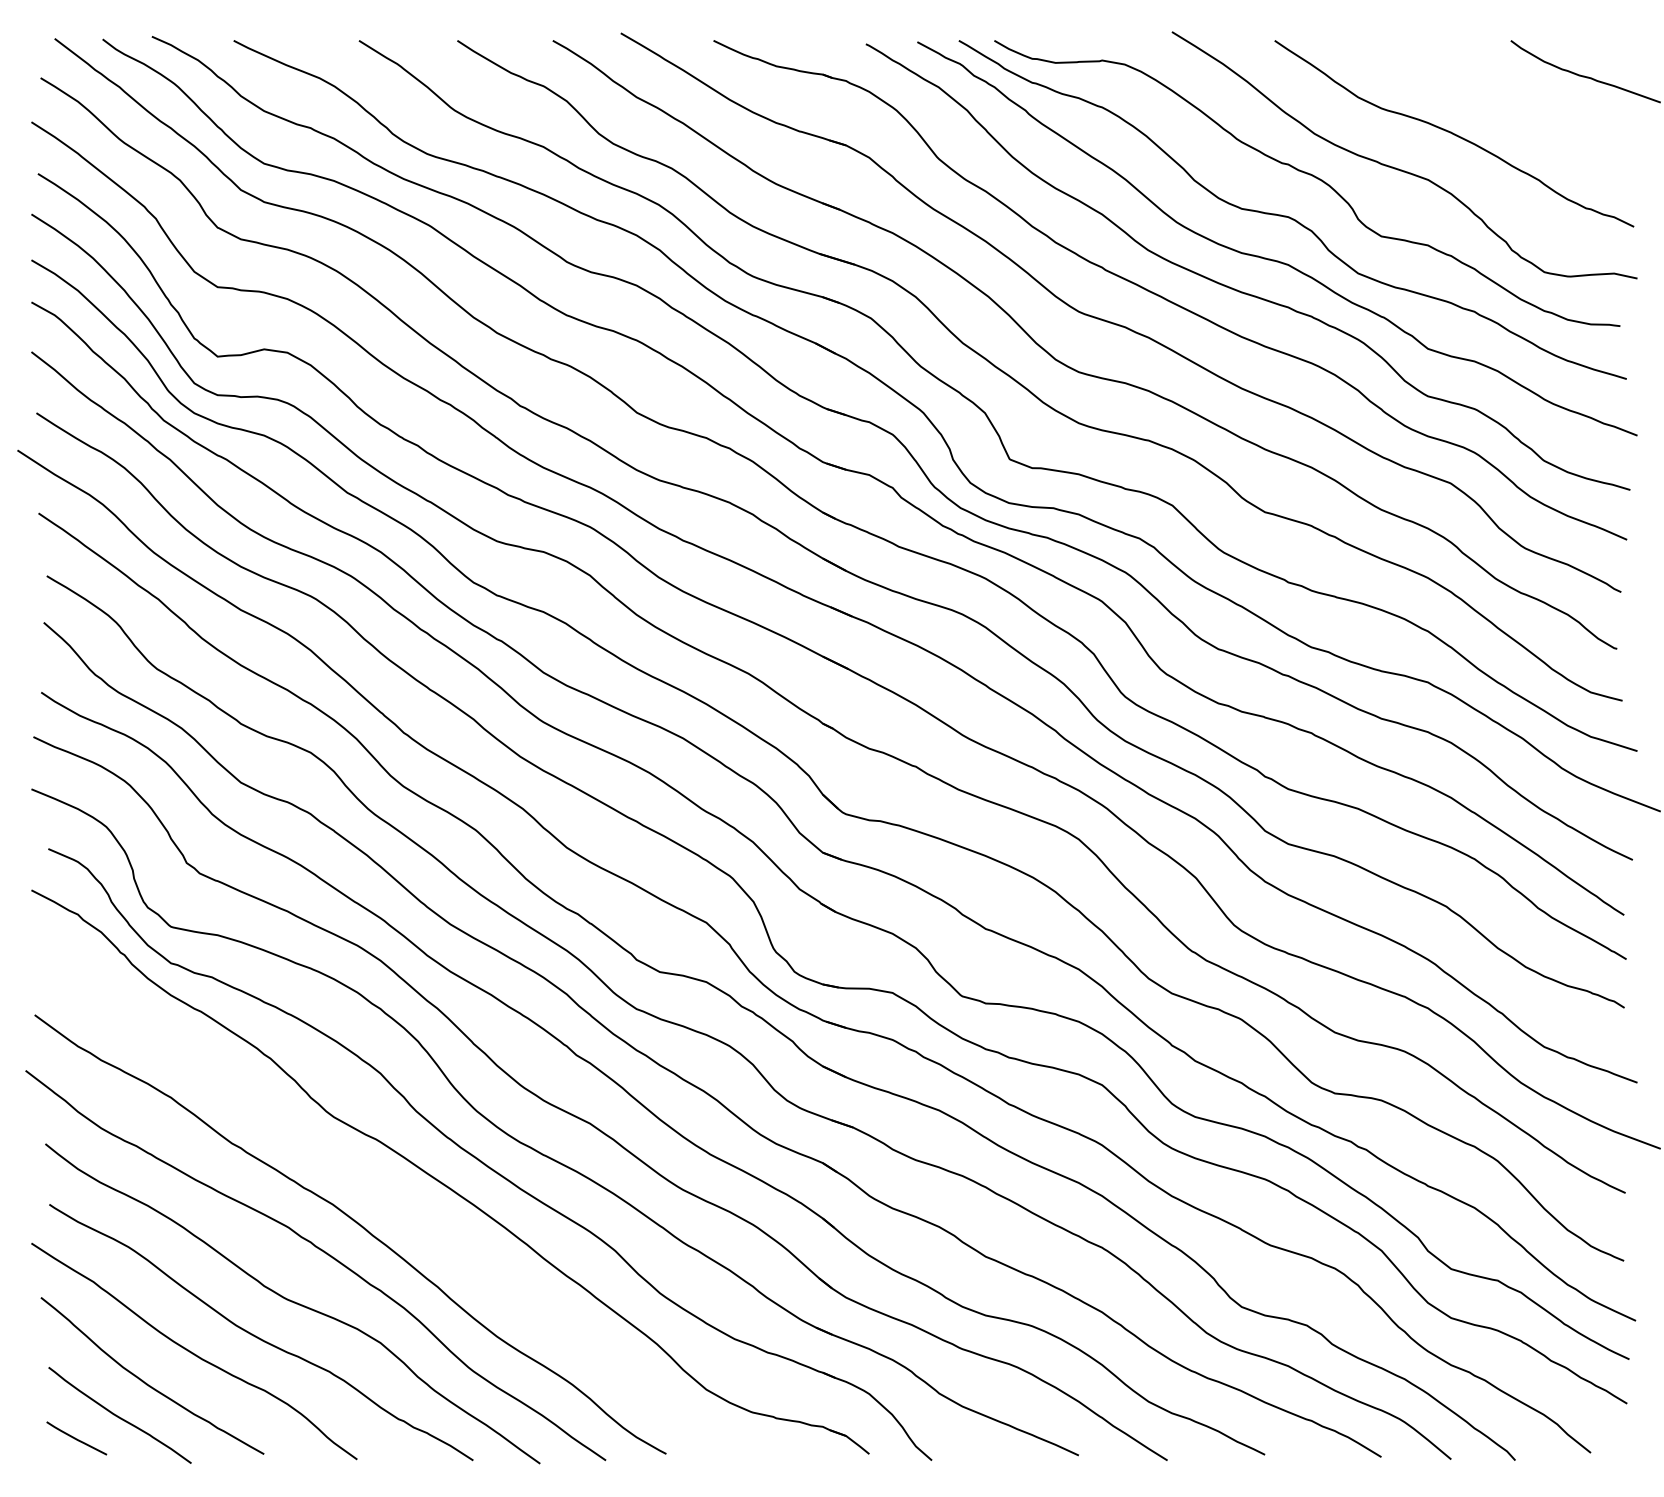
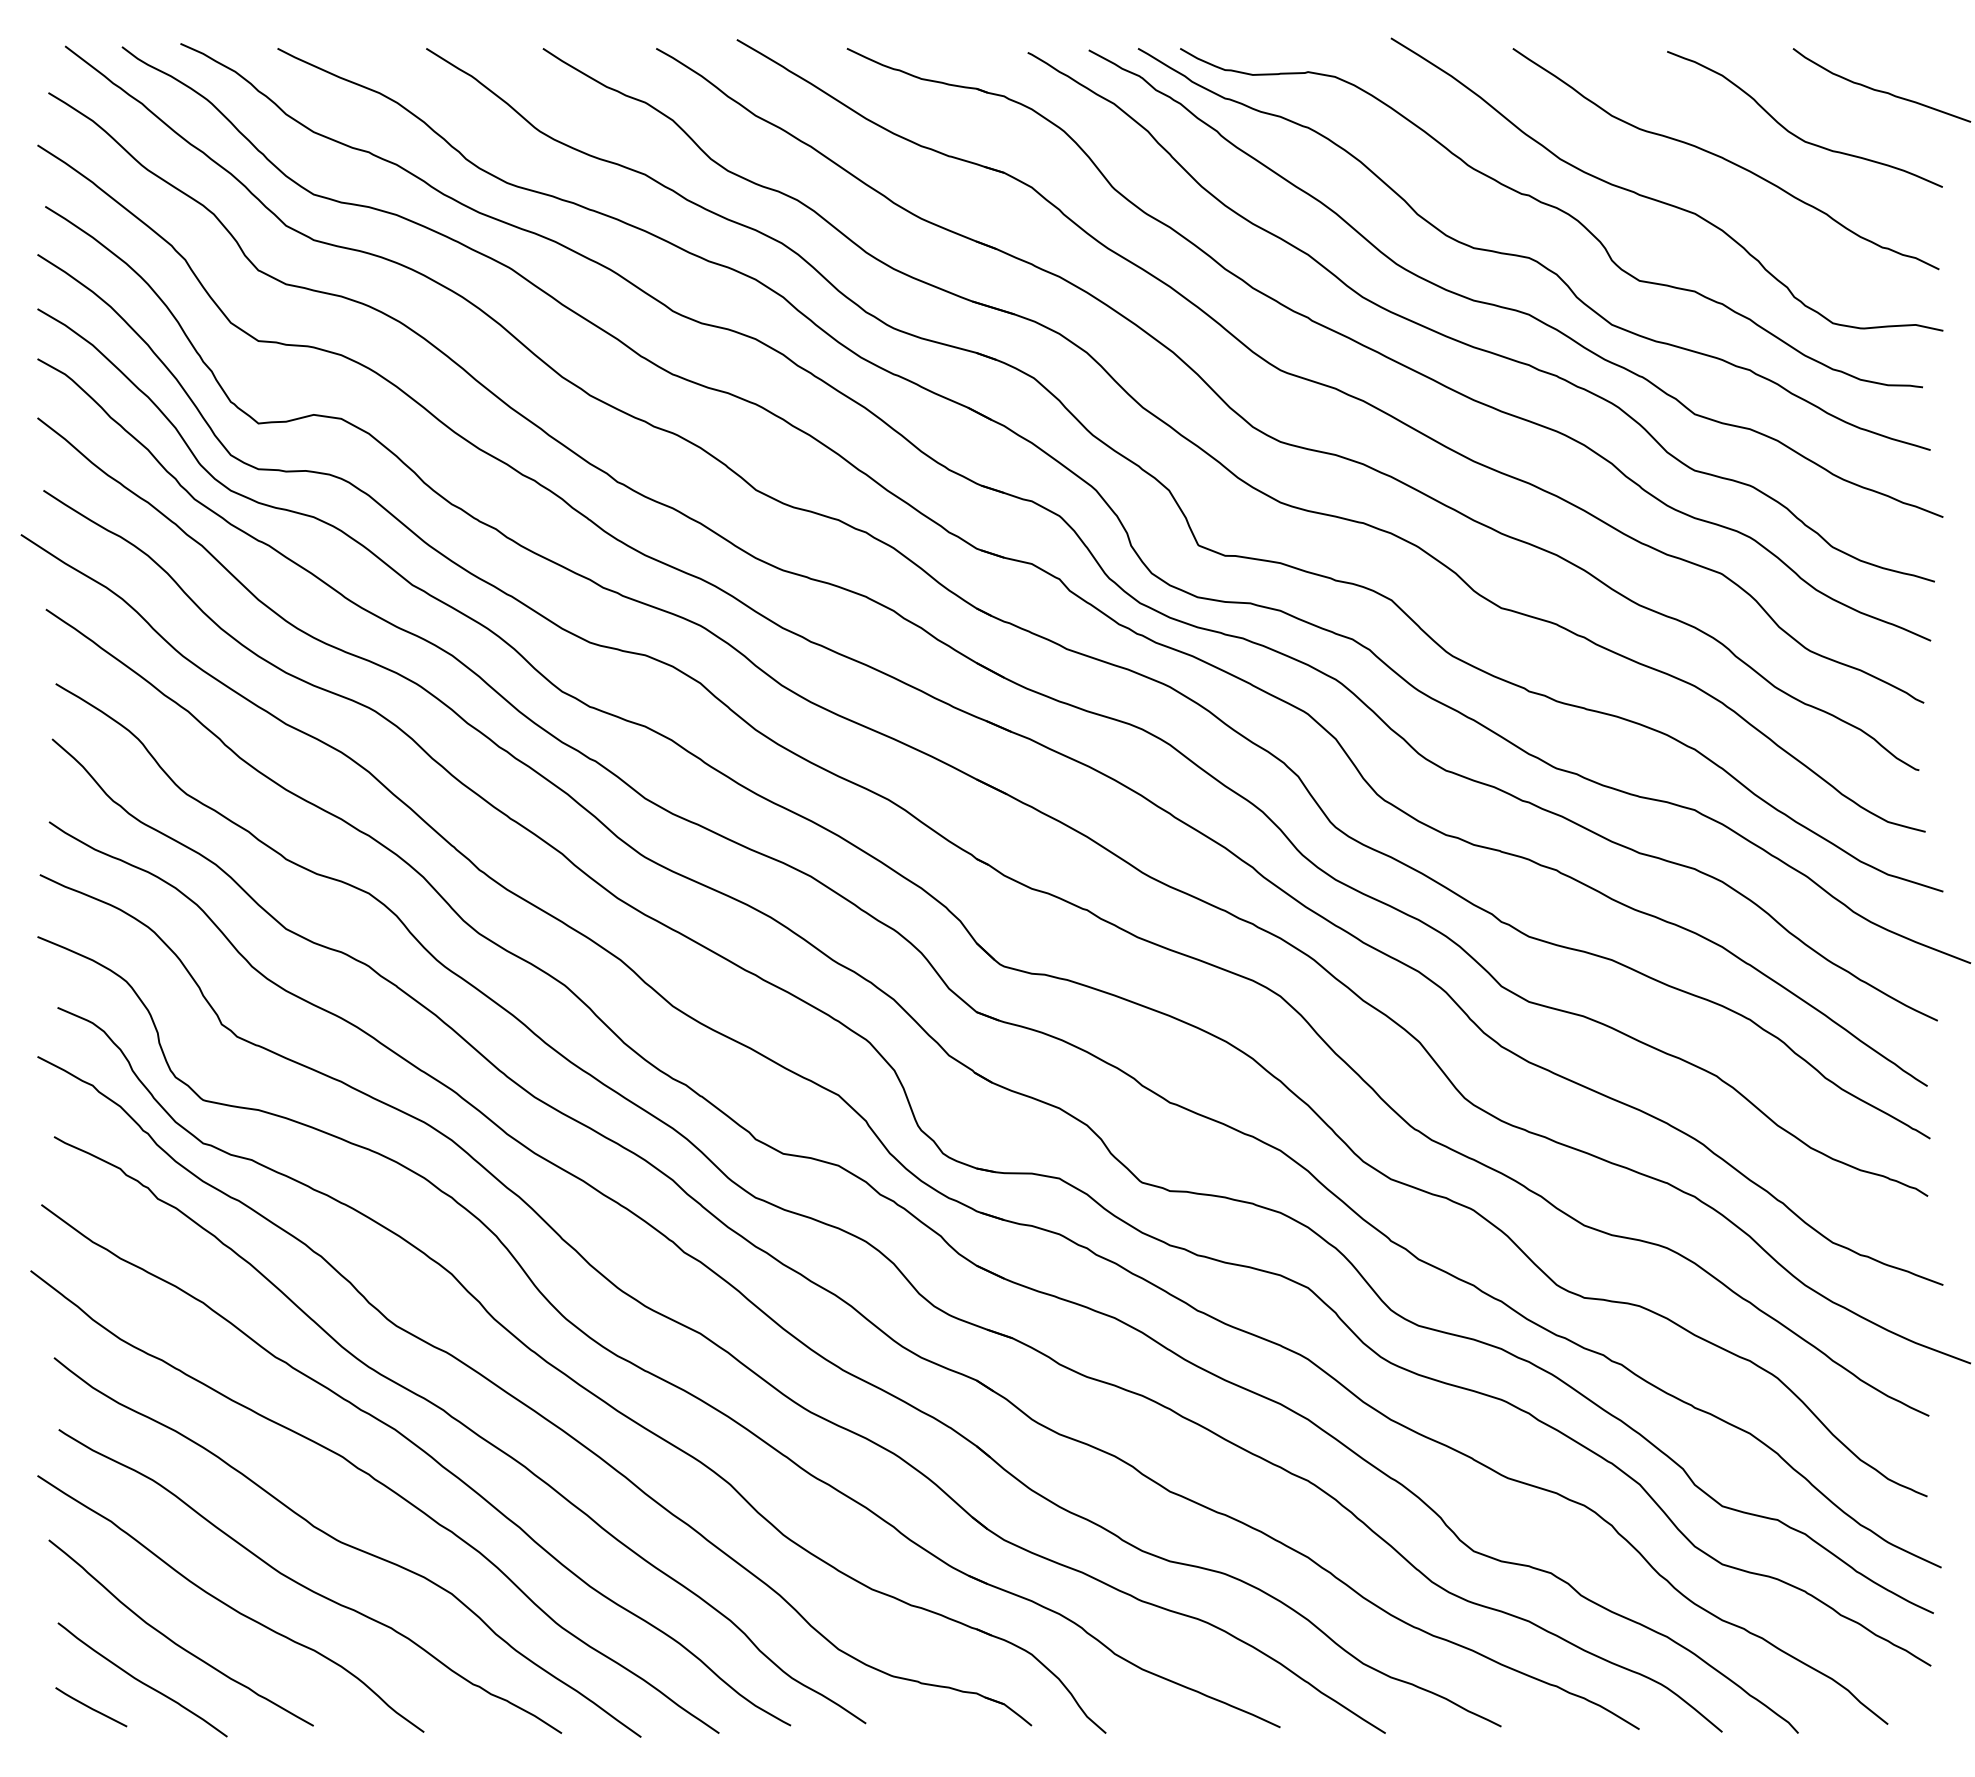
curve: (1512, 113) -> (1795, 134), added
curve: (389, 1201) -> (462, 1425), added

